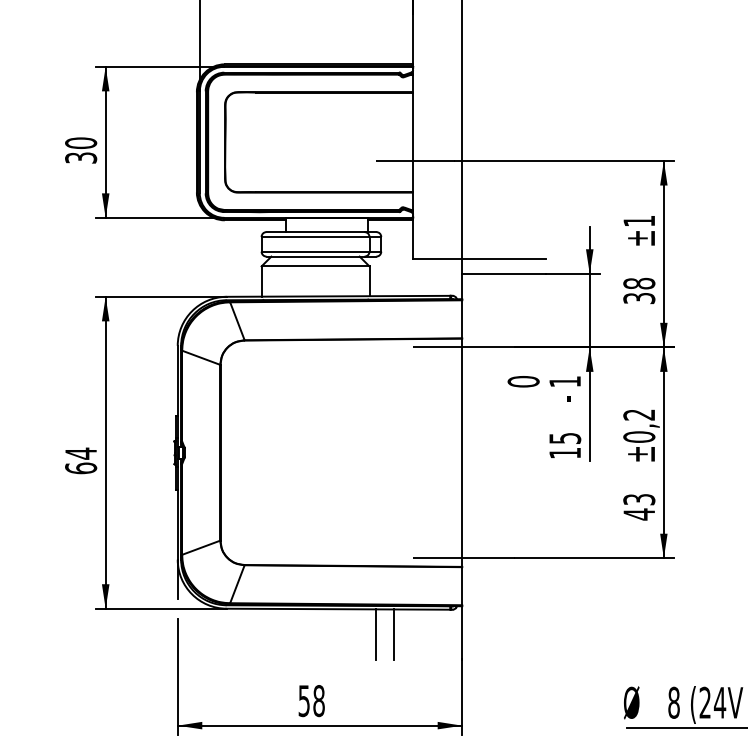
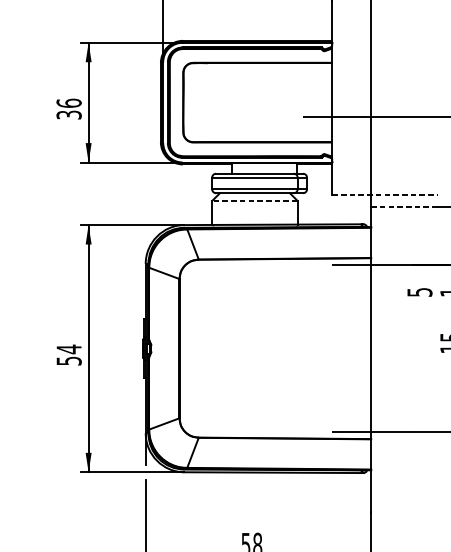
text: (80, 142) -> (68, 102), 30 -> 36
line: (479, 259) -> (384, 195), solid -> dashed
line: (315, 266) -> (254, 201), solid -> dashed
line: (504, 273) -> (404, 206), solid -> dashed
text: (523, 381) -> (419, 292), 0 -> 5
text: (81, 468) -> (69, 361), 64 -> 54
line: (376, 634) -> (303, 492), removed
line: (393, 634) -> (316, 492), removed

